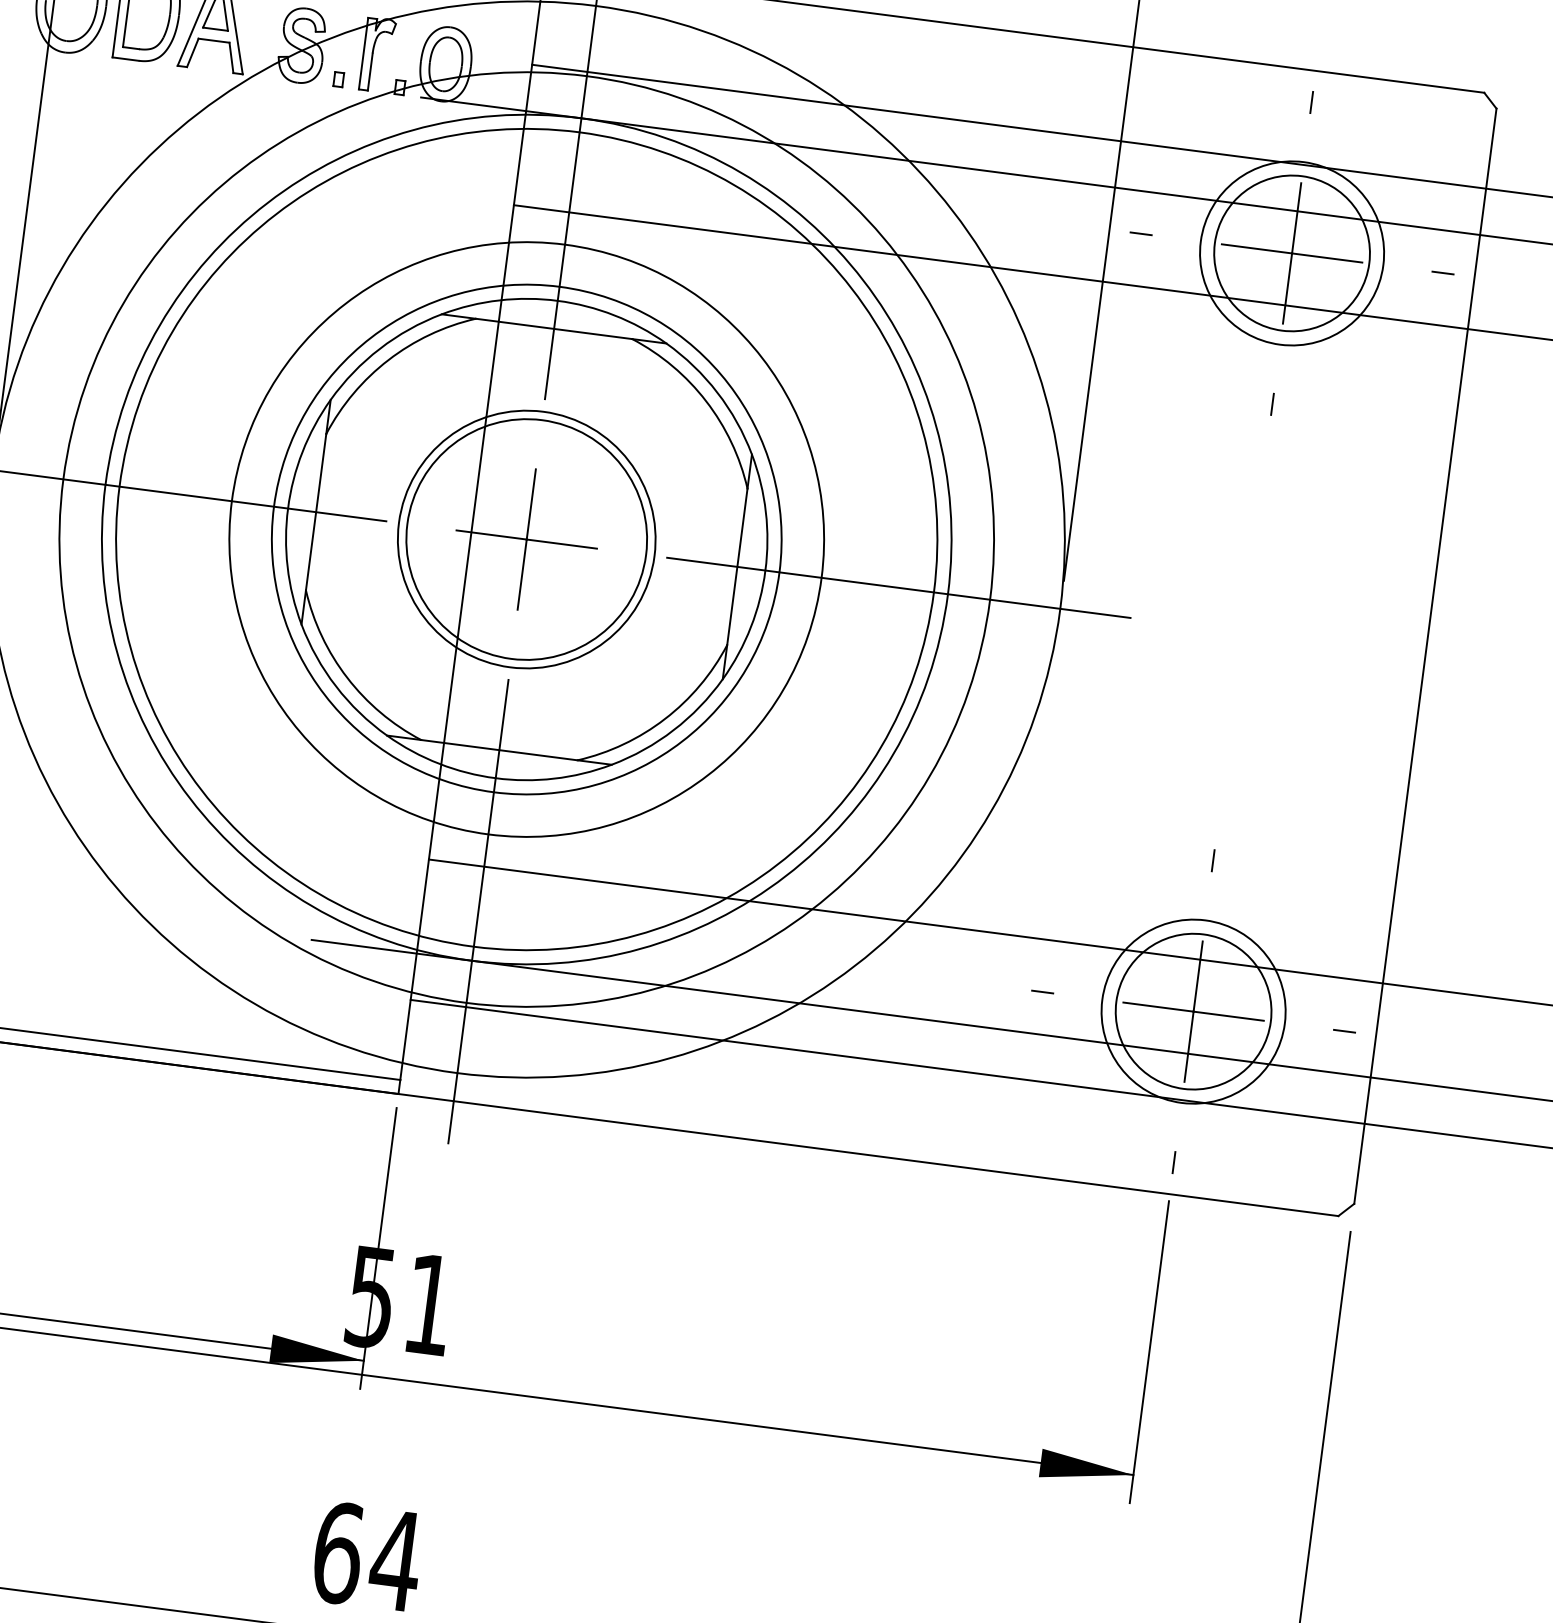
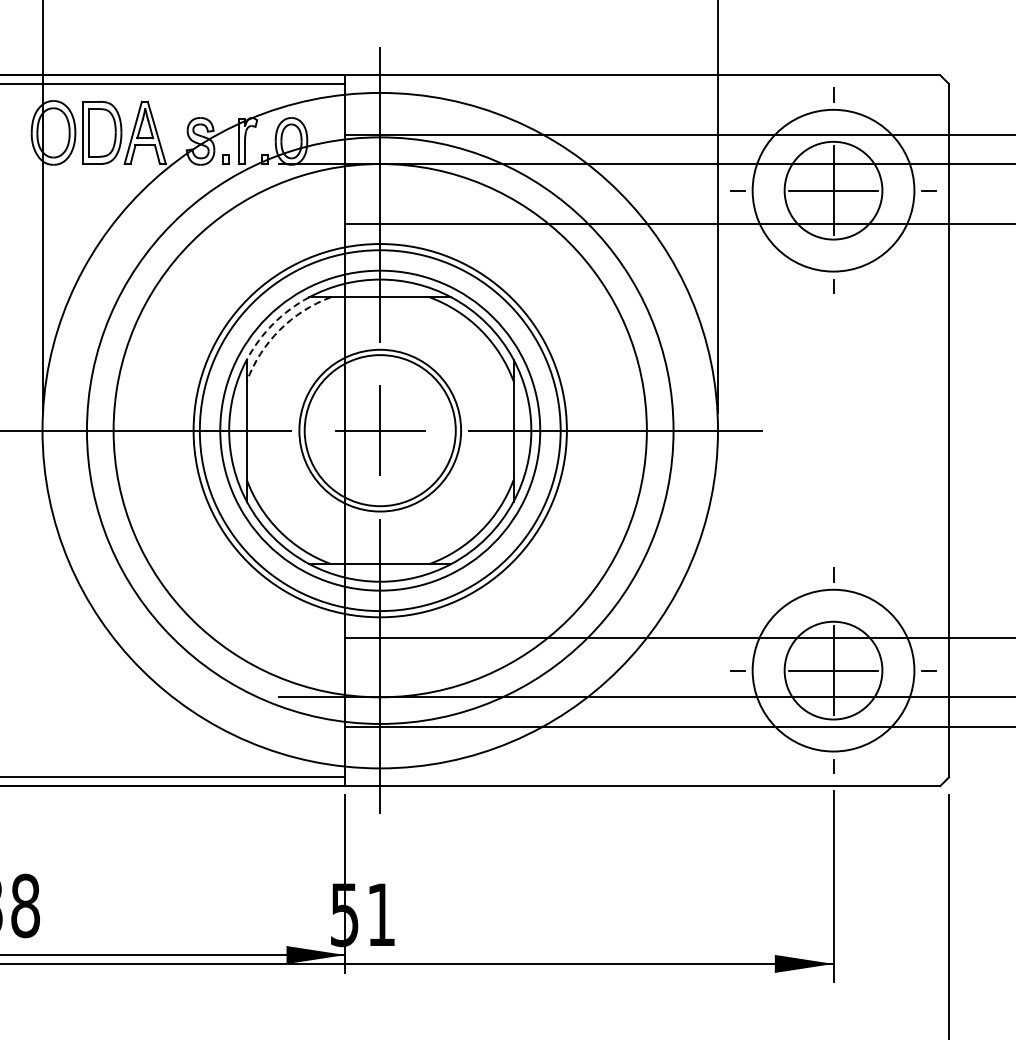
circle: (1292, 253) -> (833, 190), size x1.4
arc: (380, 348) -> (273, 323), solid -> dashed
arc: (388, 360) -> (279, 330), solid -> dashed
circle: (527, 539) -> (380, 430), size x0.7
circle: (1193, 1011) -> (833, 670), size x1.4

